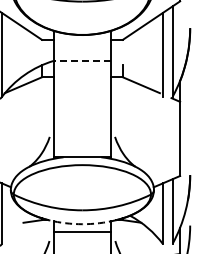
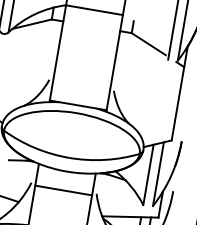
line: (82, 60) -> (94, 9), dashed -> solid
arc: (82, 224) -> (66, 171), dashed -> solid
line: (82, 232) -> (63, 190), moved

